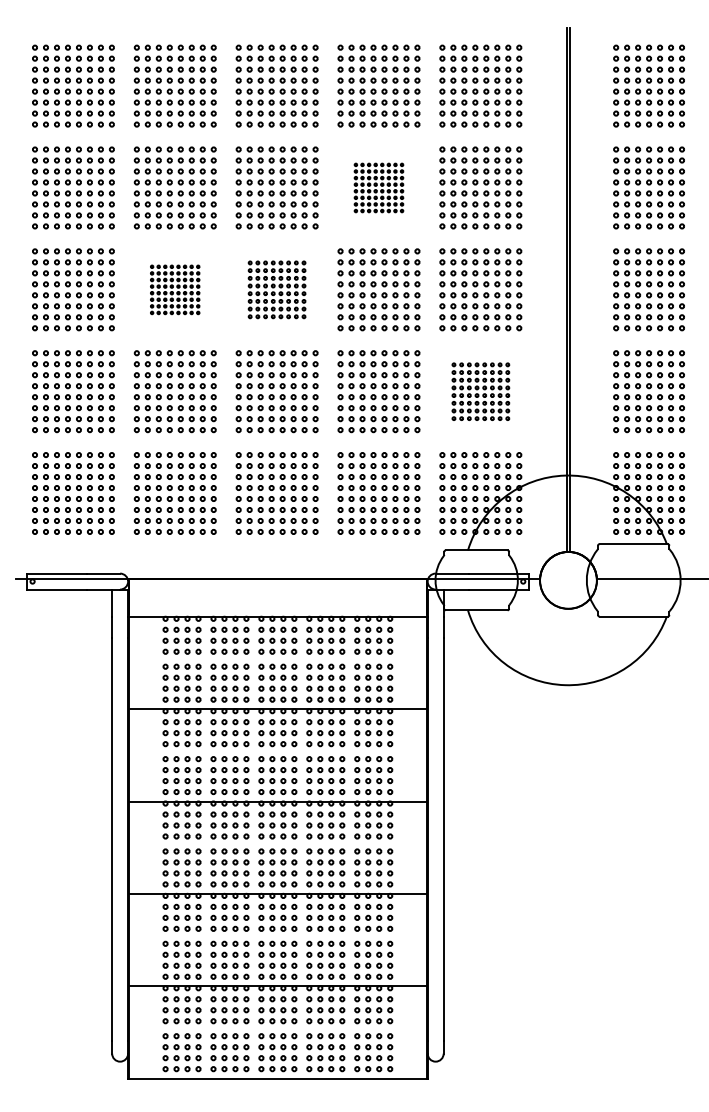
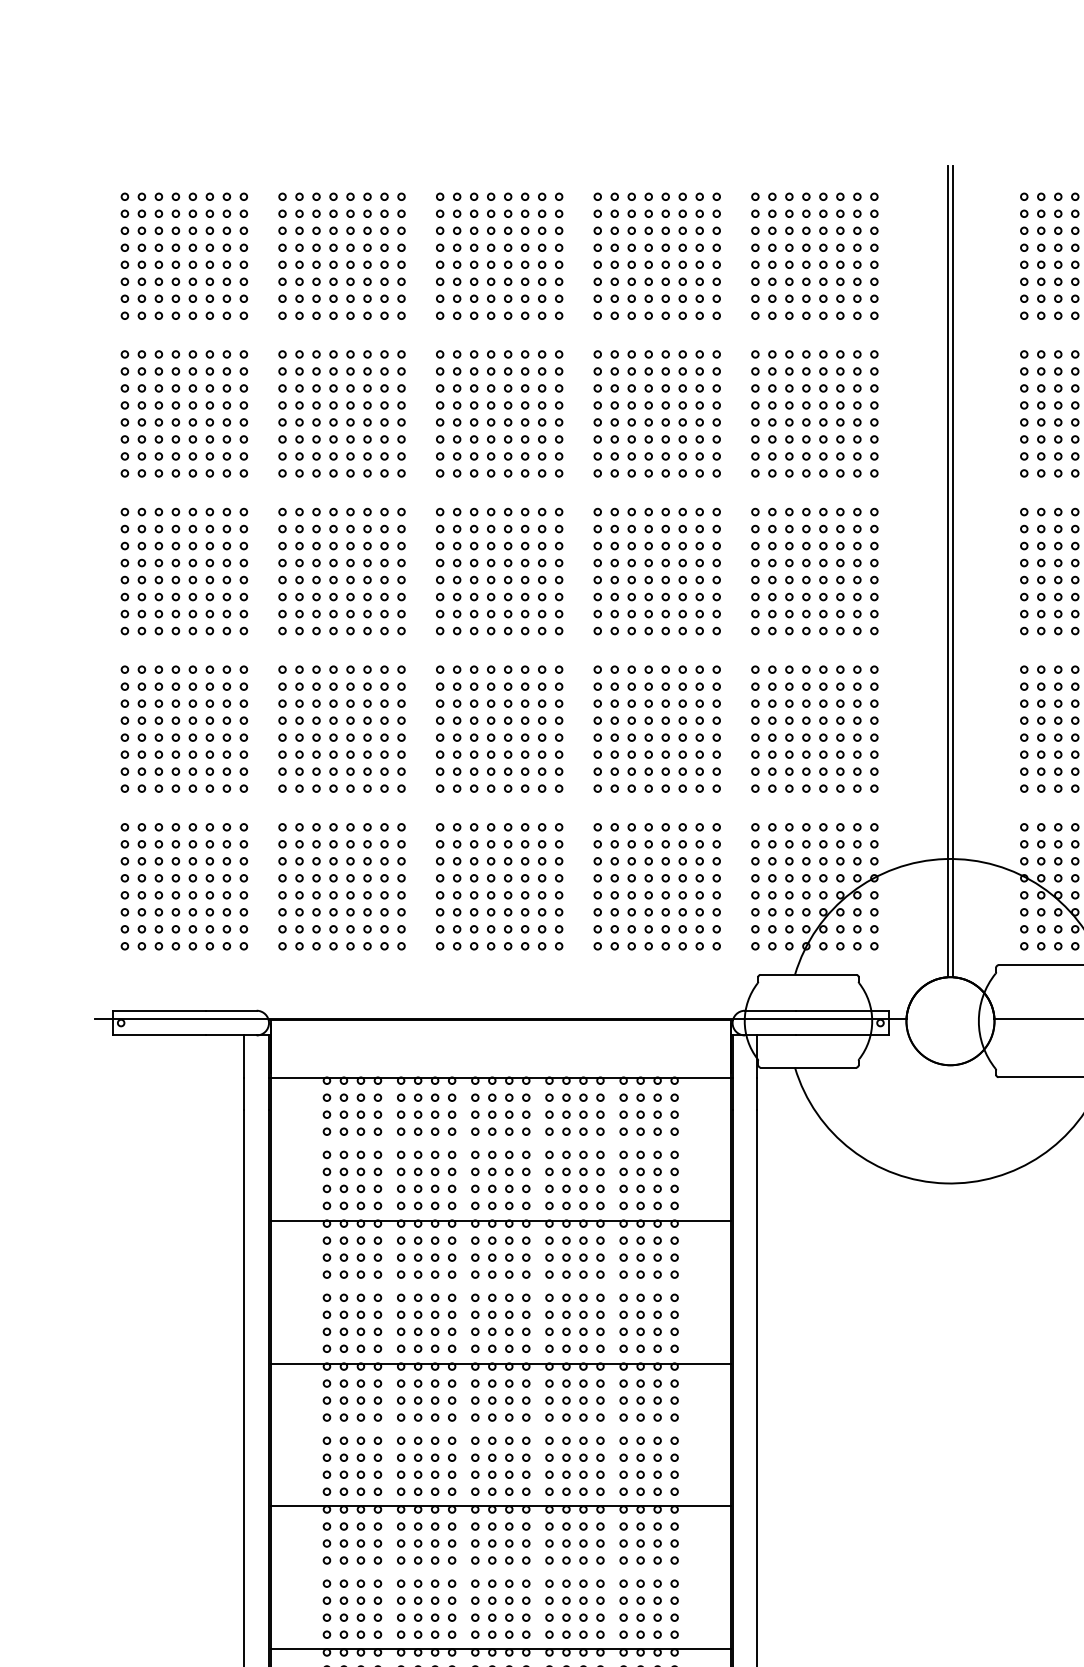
part: (378, 187) -> (656, 413), size x1.67
part: (174, 289) -> (340, 571), size x1.67
part: (276, 289) -> (498, 571), size x1.43
part: (480, 391) -> (814, 728), size x1.43

